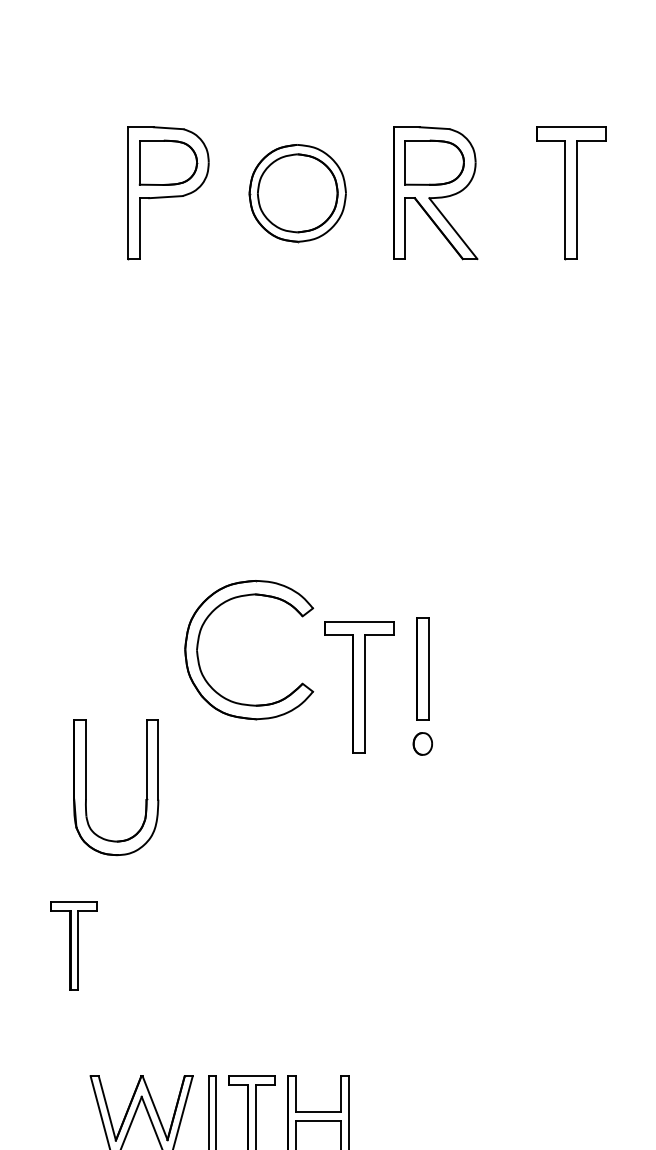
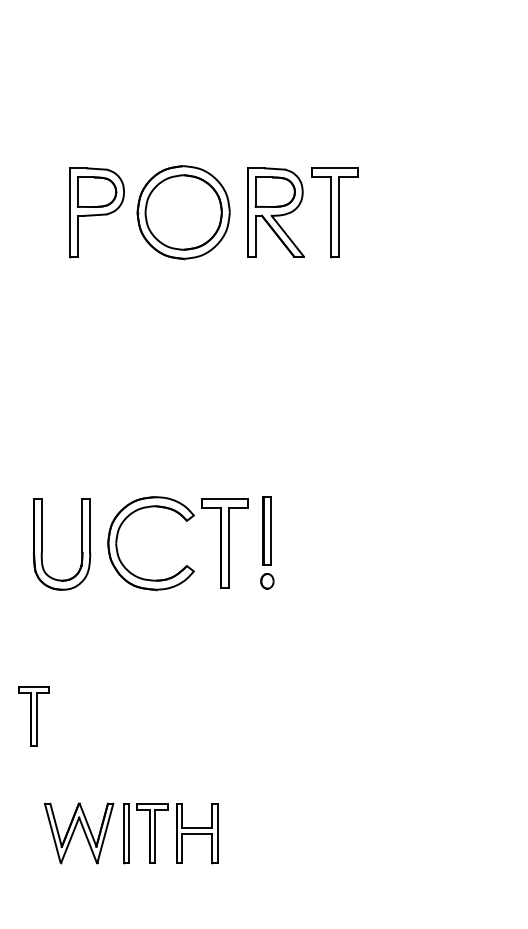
part: (297, 193) -> (183, 212), size x1.43
part: (570, 193) -> (334, 212), moved
part: (200, 638) -> (118, 535), moved
part: (145, 787) -> (81, 544), moved

